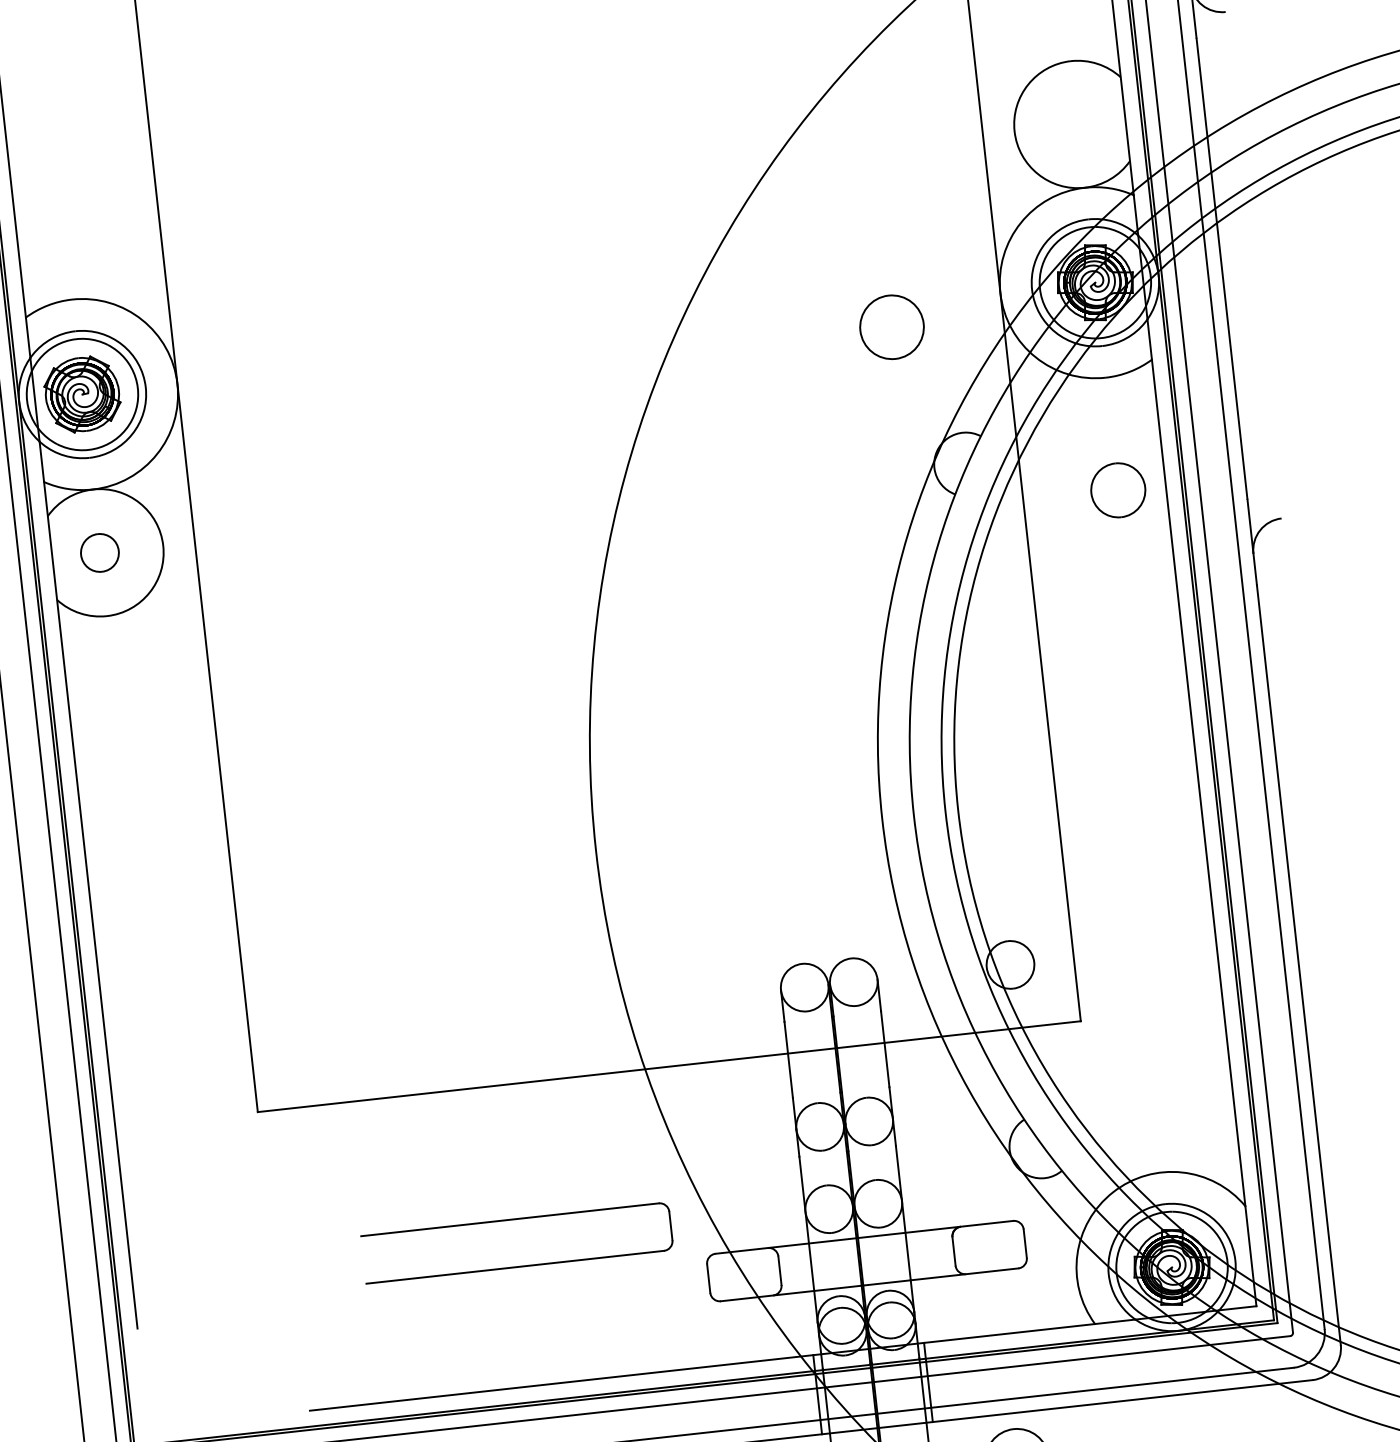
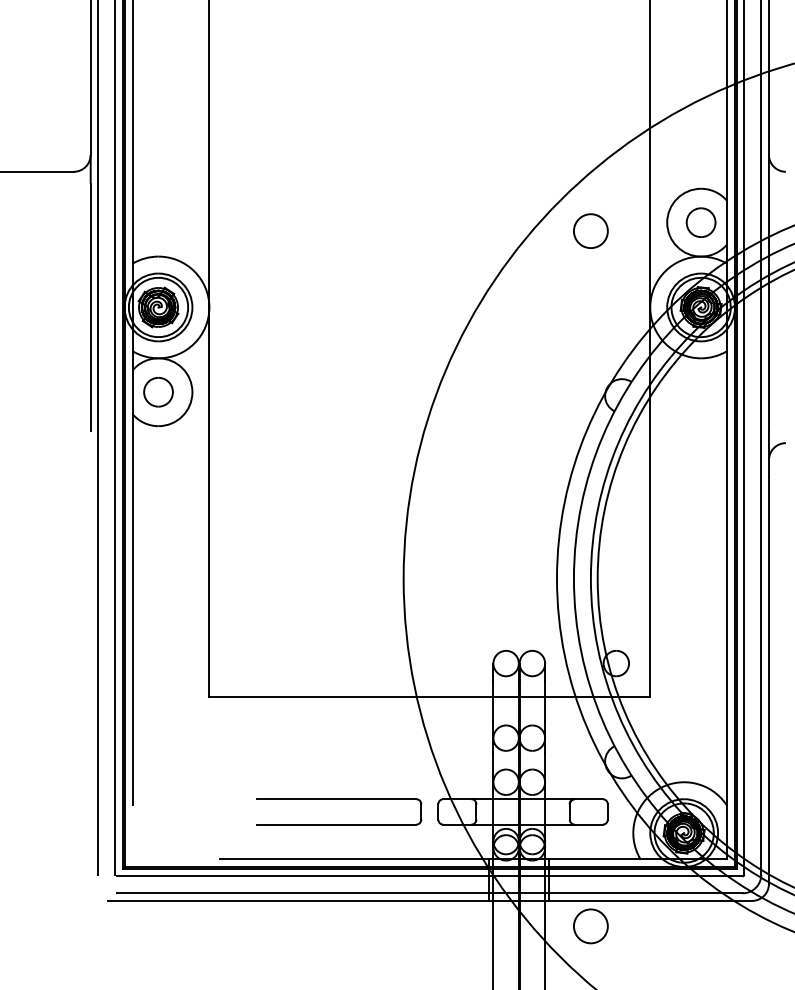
circle: (891, 326) -> (590, 230), moved
part: (1117, 490) -> (700, 222), moved
part: (99, 553) -> (158, 392), size x1.43
part: (515, 1219) -> (339, 799), moved

